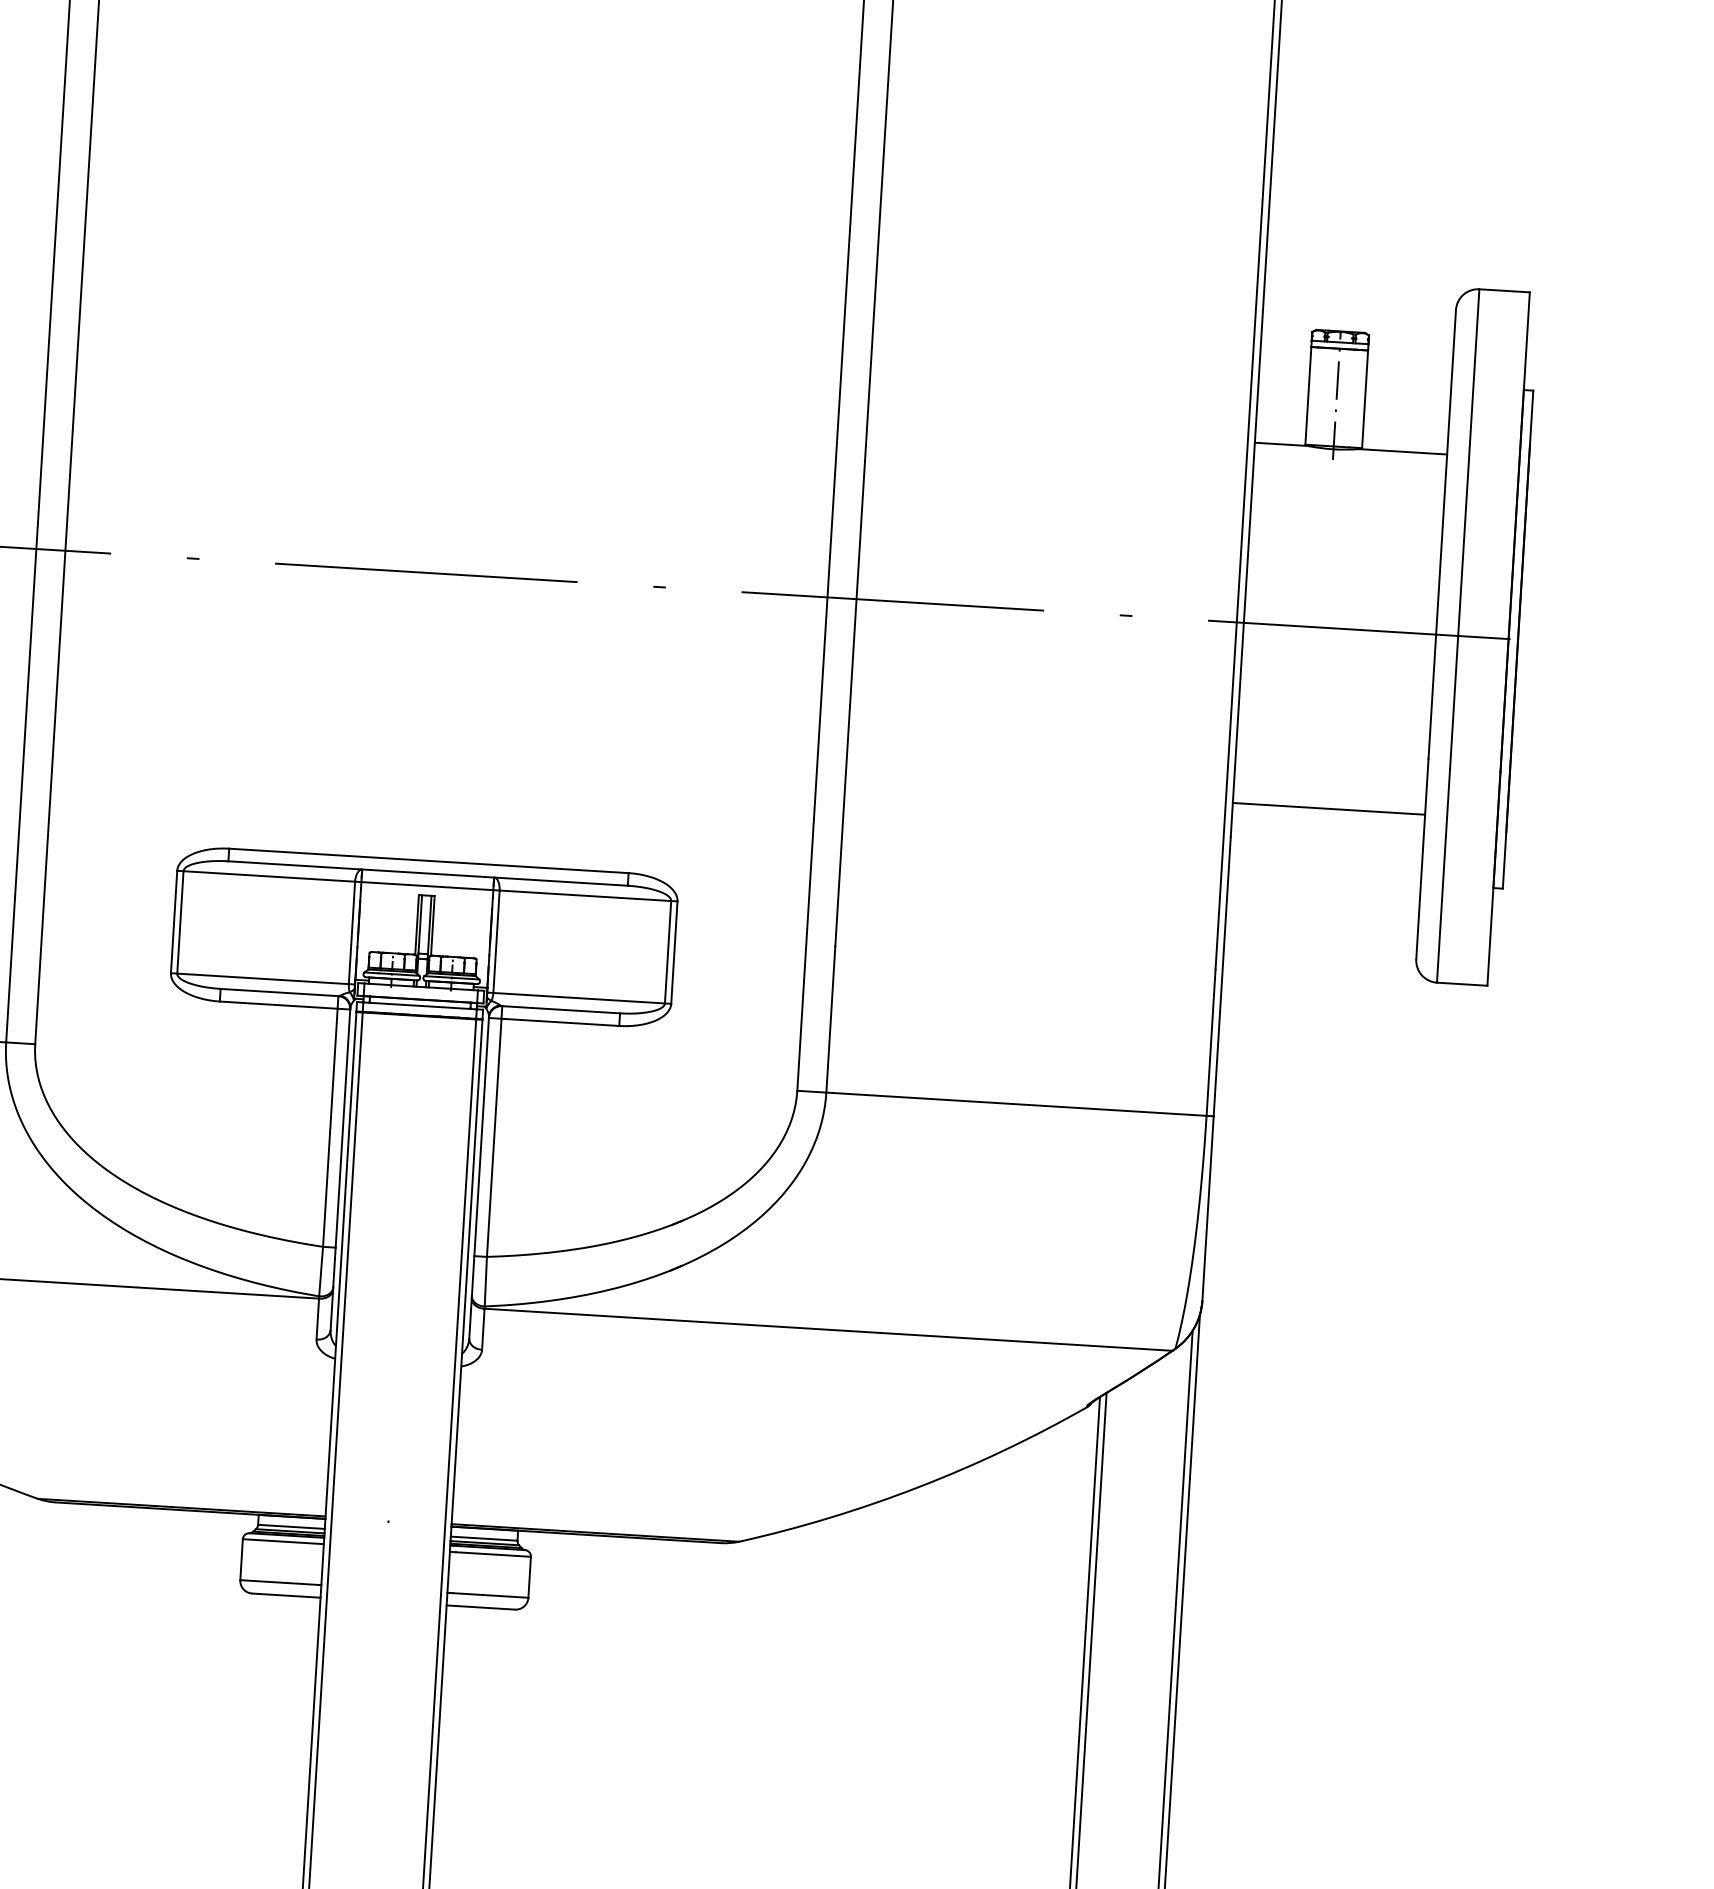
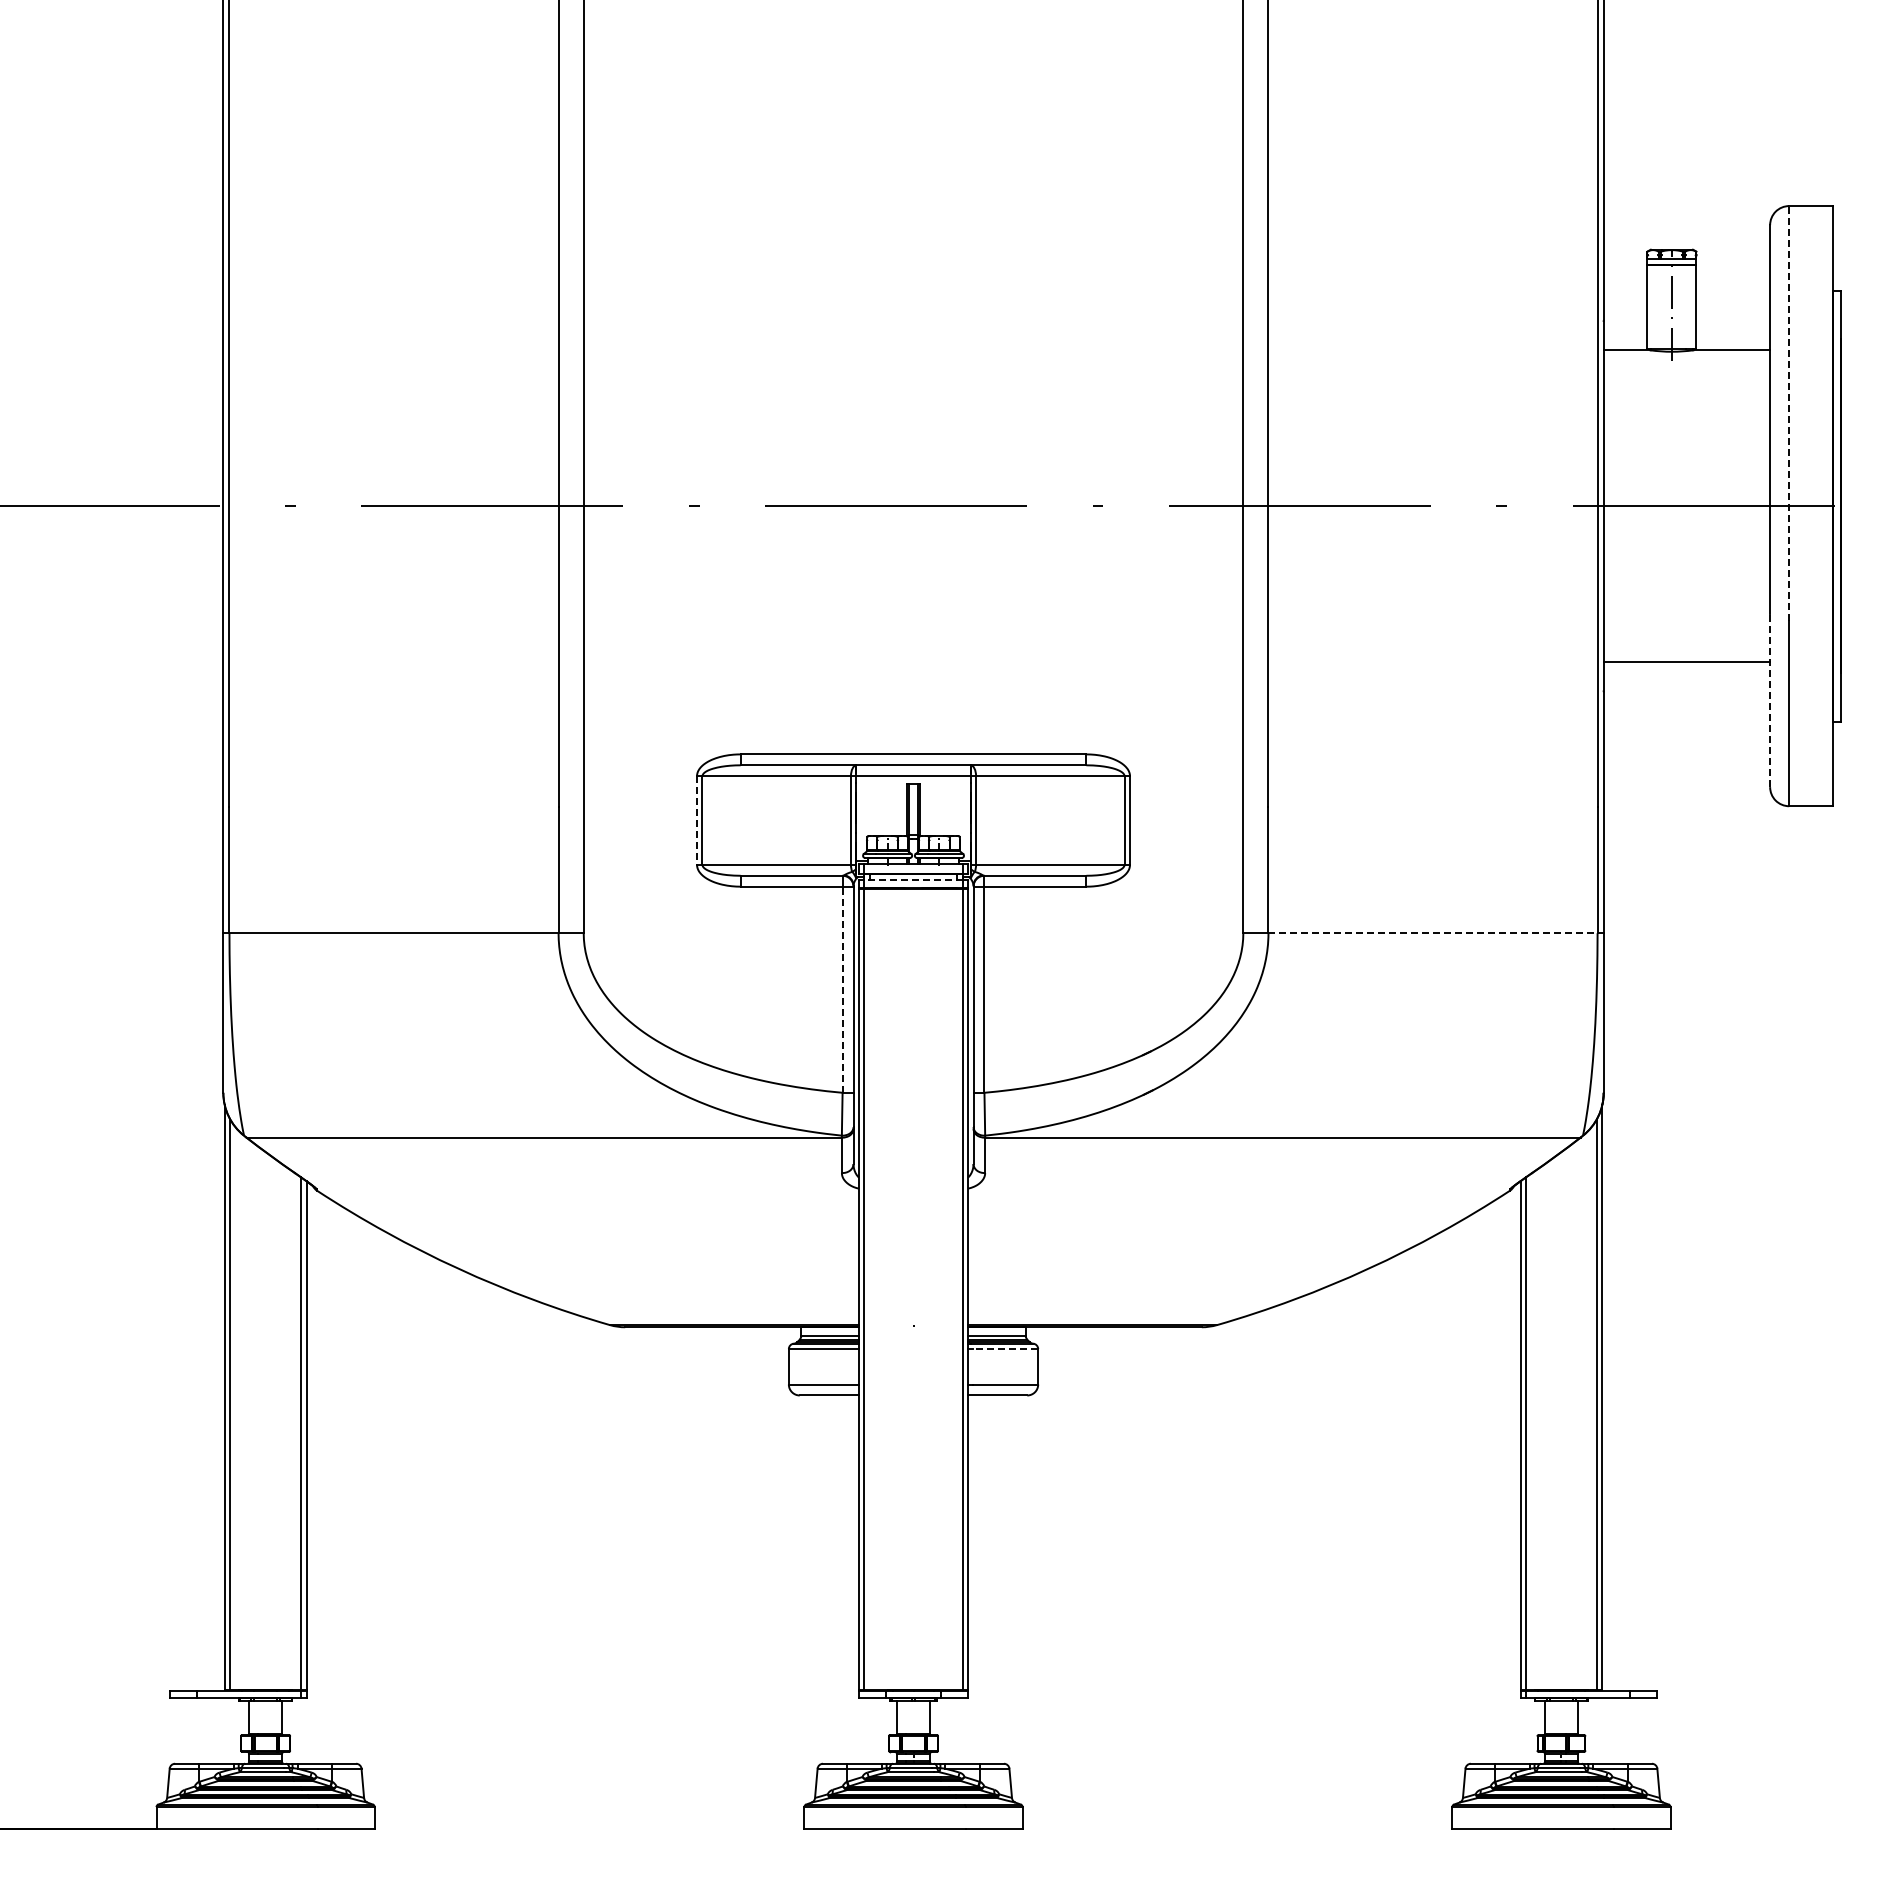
line: (1465, 528) -> (1789, 413), solid -> dashed
line: (1422, 859) -> (1770, 700), solid -> dashed
line: (174, 923) -> (697, 821), solid -> dashed
line: (420, 1005) -> (913, 879), solid -> dashed
line: (1017, 1104) -> (1433, 933), solid -> dashed
line: (330, 1127) -> (842, 989), solid -> dashed
line: (493, 1554) -> (1005, 1349), solid -> dashed

